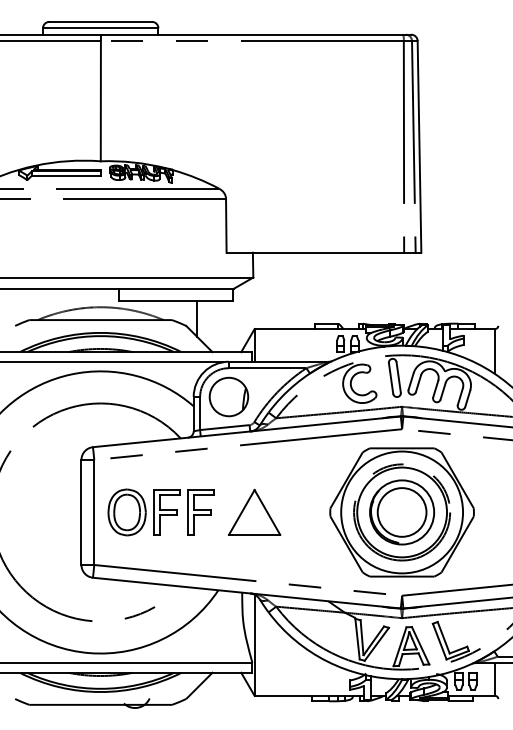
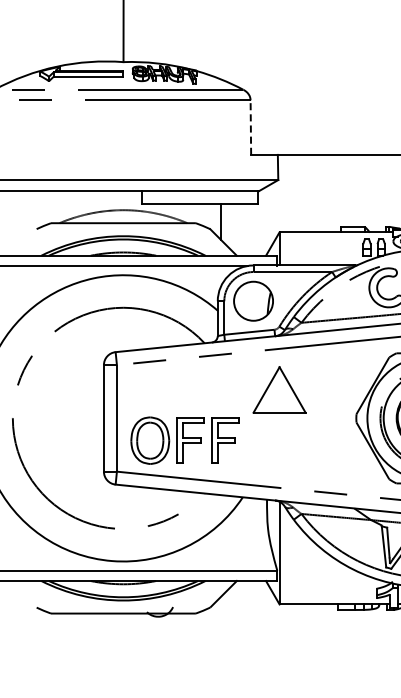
line: (226, 225) -> (251, 127), solid -> dashed
part: (254, 511) -> (279, 388), moved
part: (160, 512) -> (184, 440), moved

